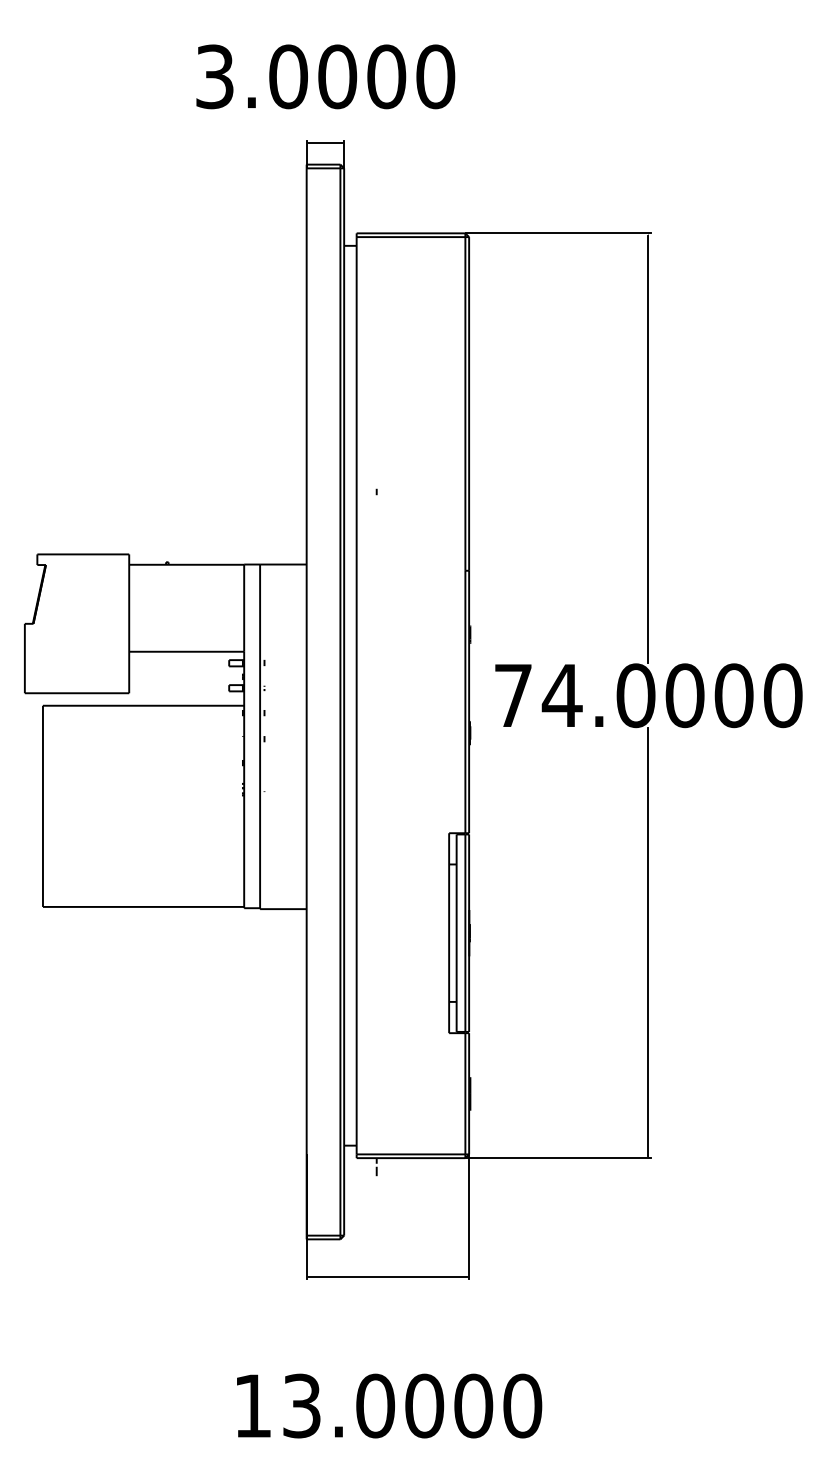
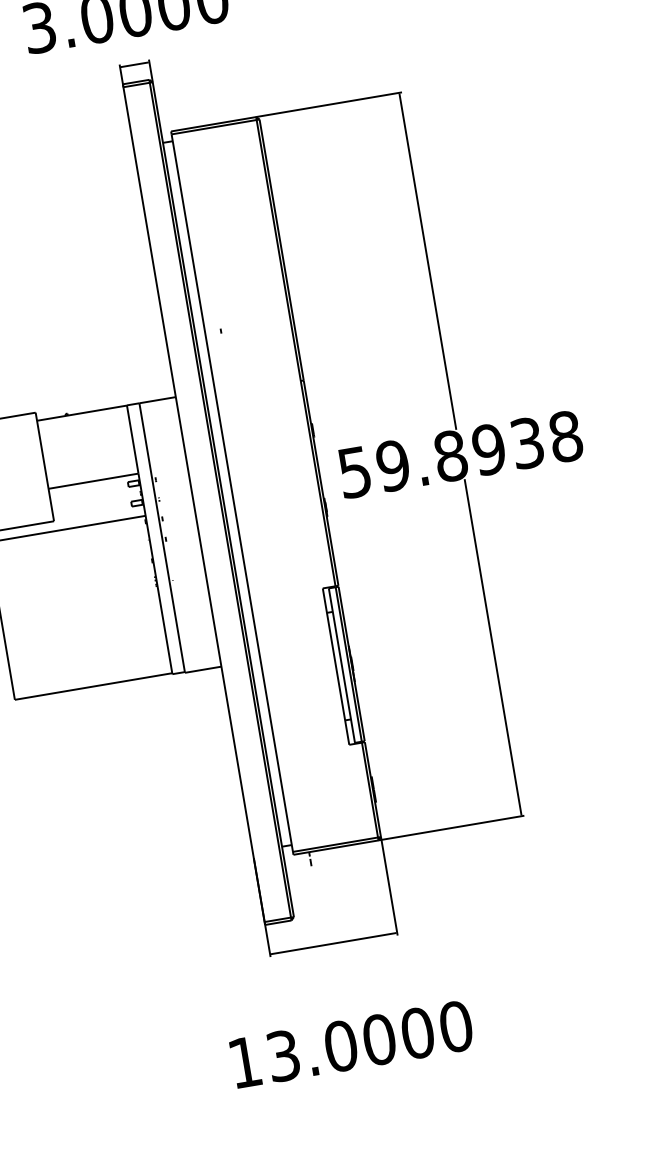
text: (648, 695) -> (460, 454), 74.0000 -> 59.8938

